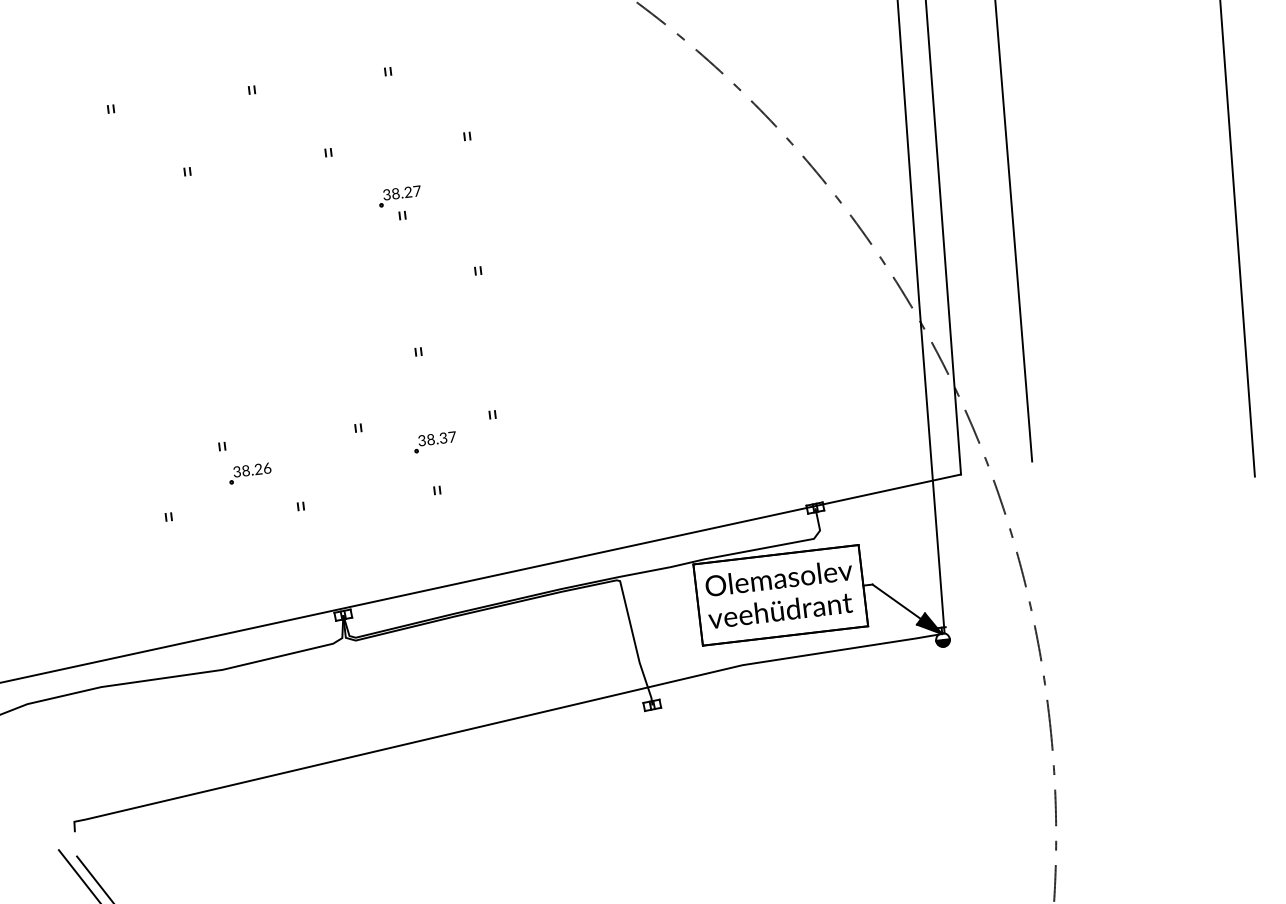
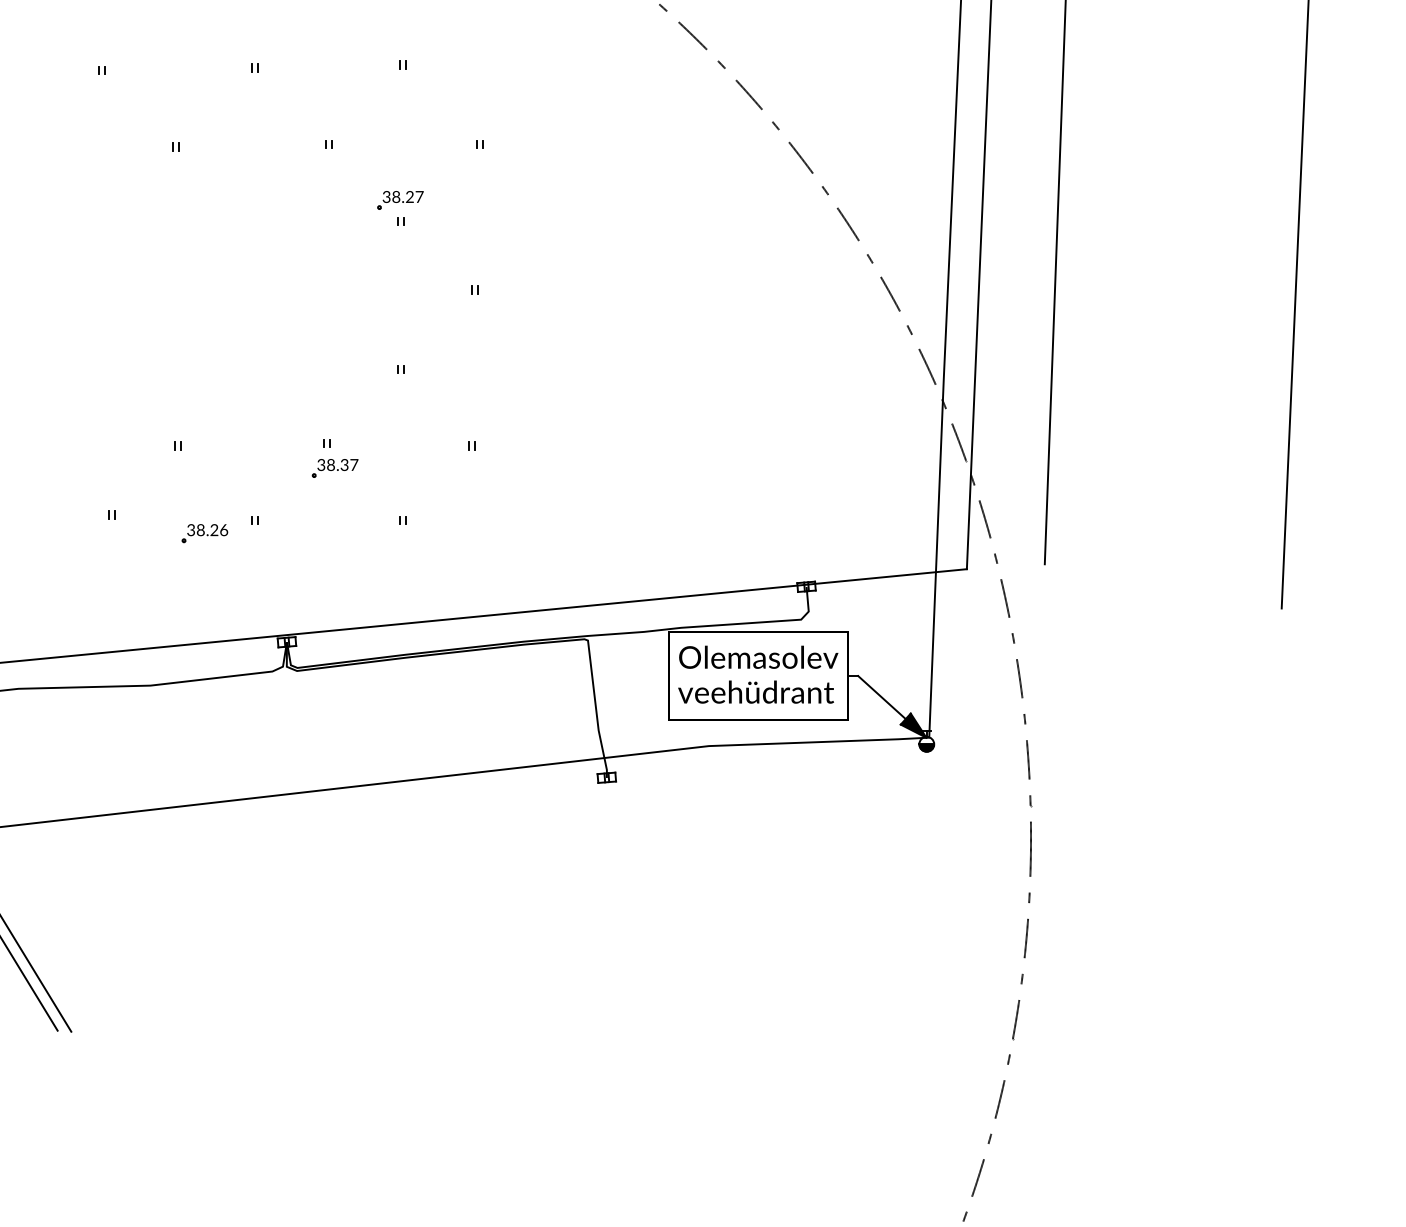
part: (434, 442) -> (334, 468), moved
part: (249, 473) -> (204, 533), moved

